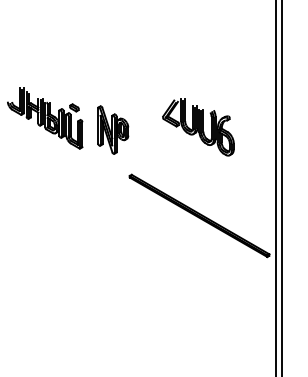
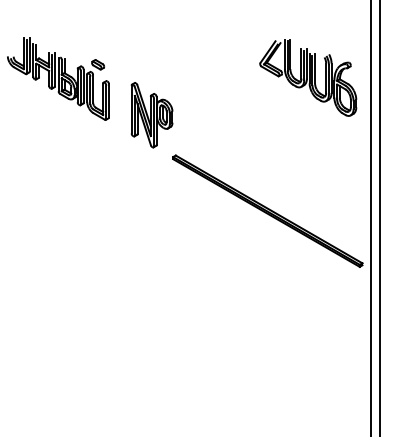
part: (198, 127) -> (308, 77), moved
part: (113, 129) -> (152, 114), moved

